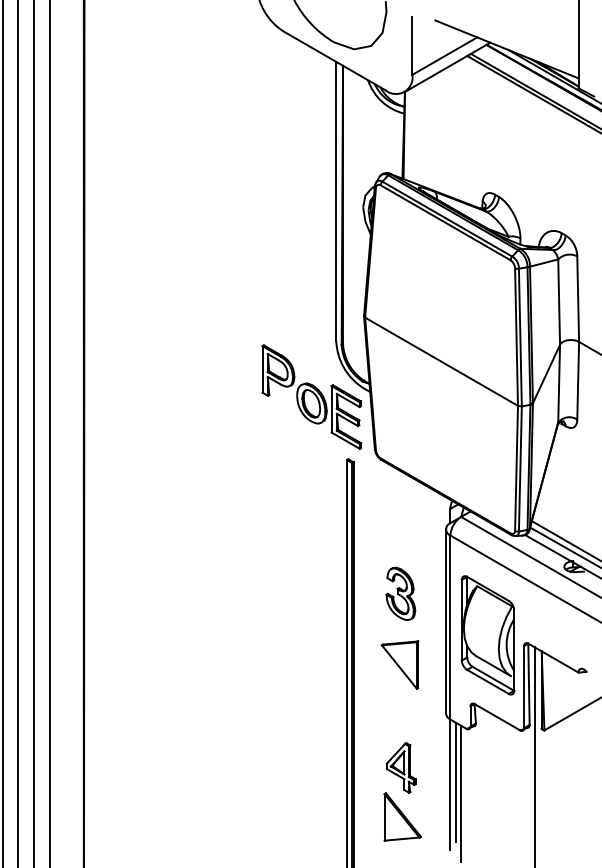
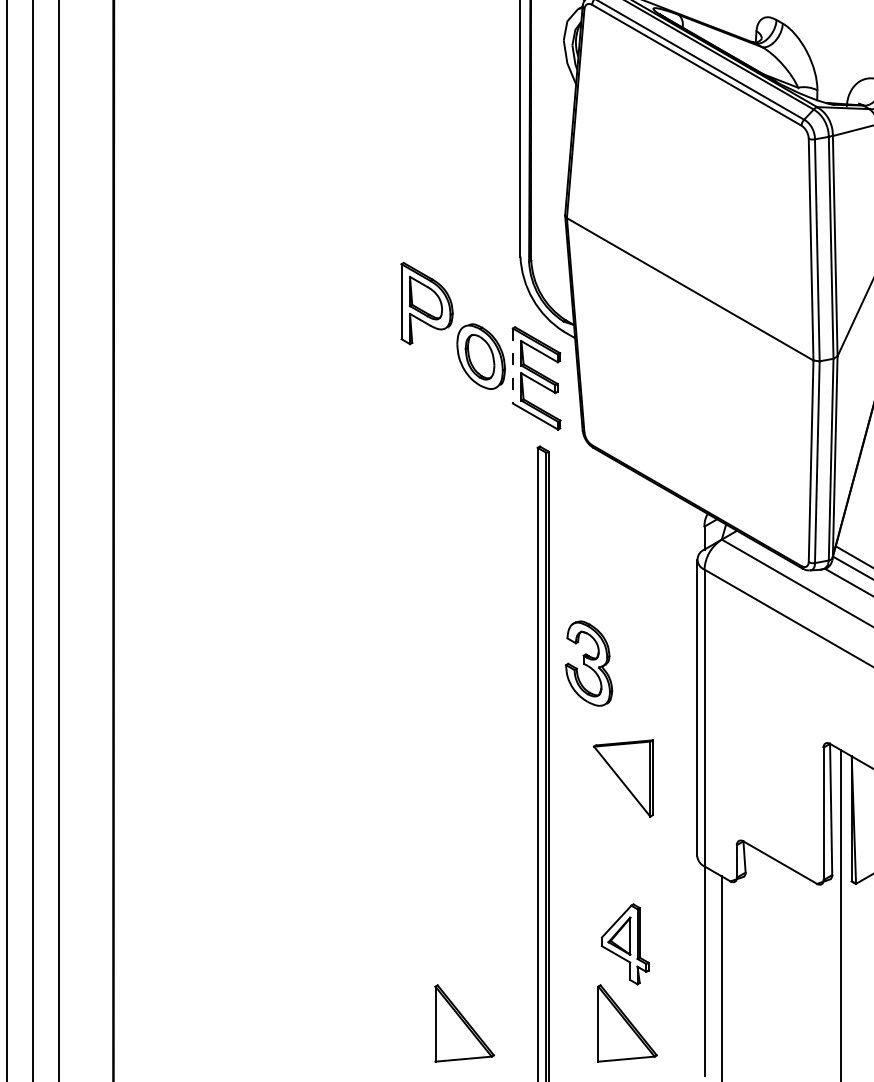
line: (331, 409) -> (512, 366), solid -> dashed
part: (400, 593) -> (588, 663), moved
part: (487, 635) -> (764, 730), removed
line: (455, 782) -> (712, 967), removed
part: (301, 816) -> (464, 1022), added

